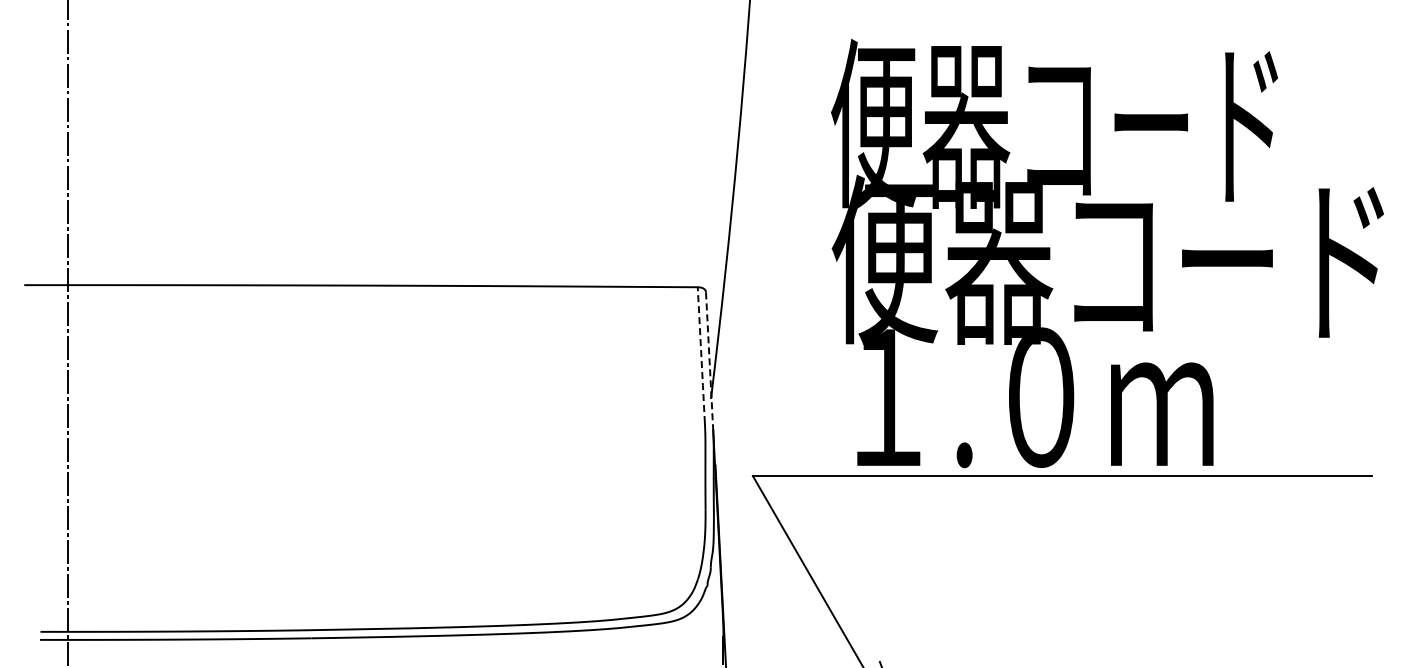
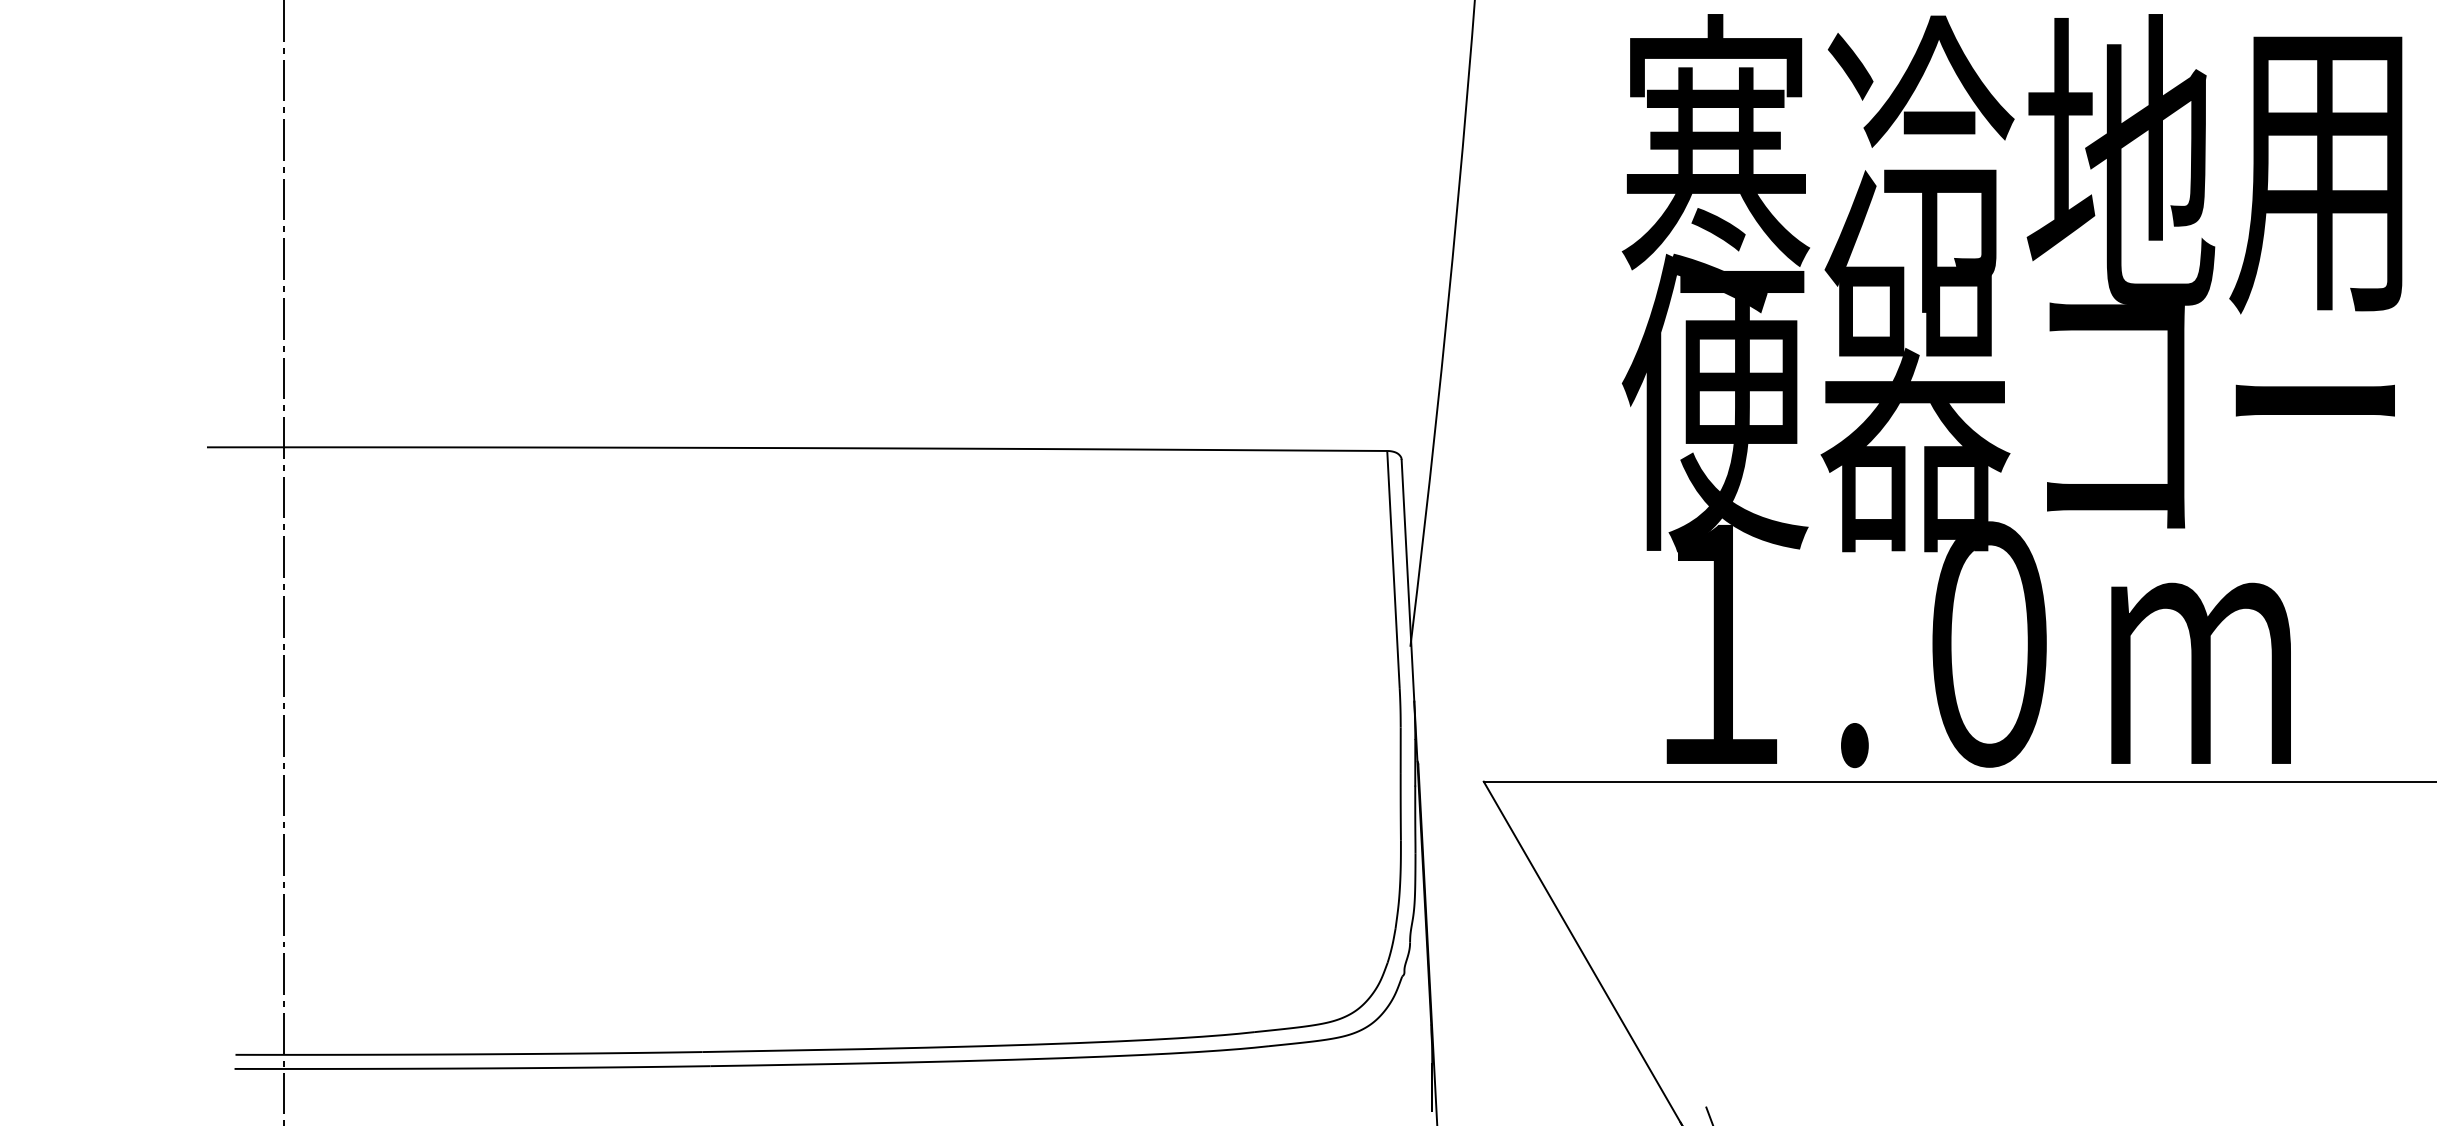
text: (1054, 123) -> (2012, 164), 便器コード -> 寒冷地用
line: (701, 356) -> (1393, 572), dashed -> solid
line: (709, 361) -> (1407, 581), dashed -> solid

